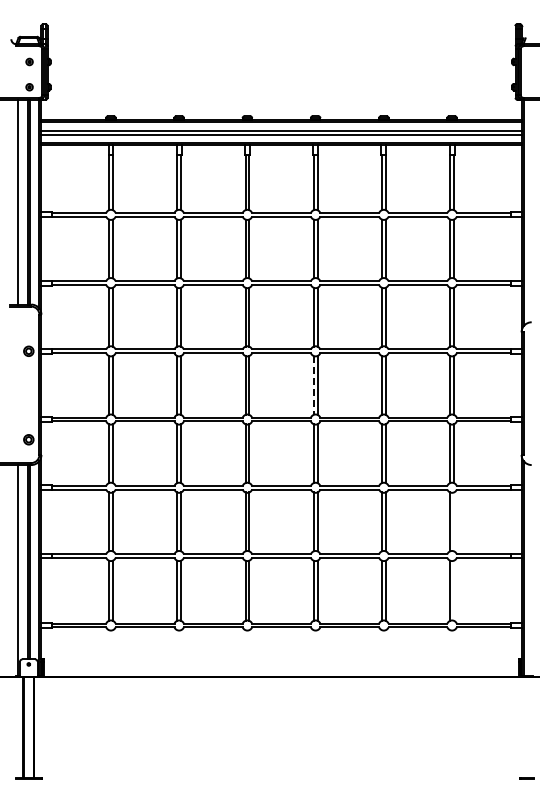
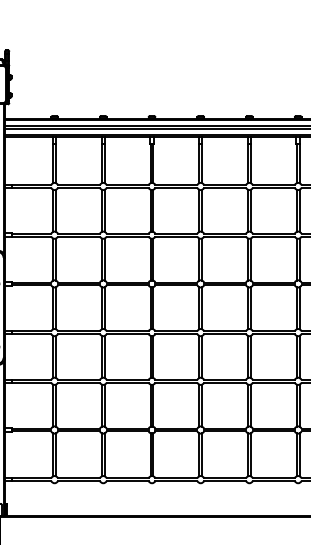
line: (313, 385) -> (199, 308), dashed -> solid
line: (453, 521) -> (299, 405), added
line: (453, 590) -> (299, 454), added

